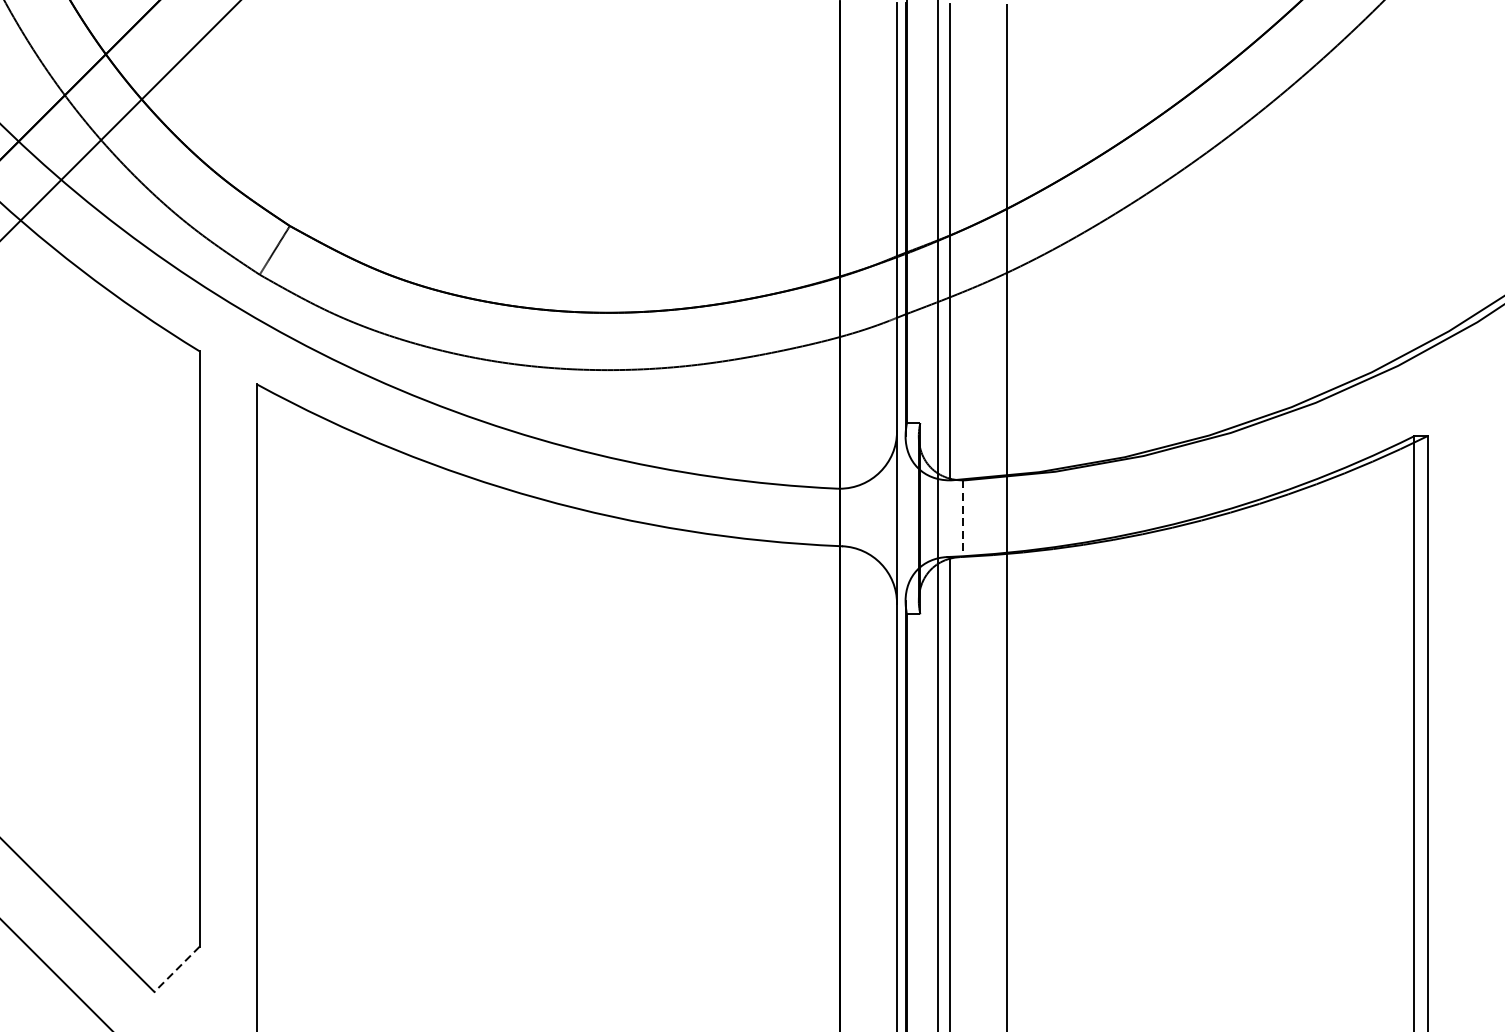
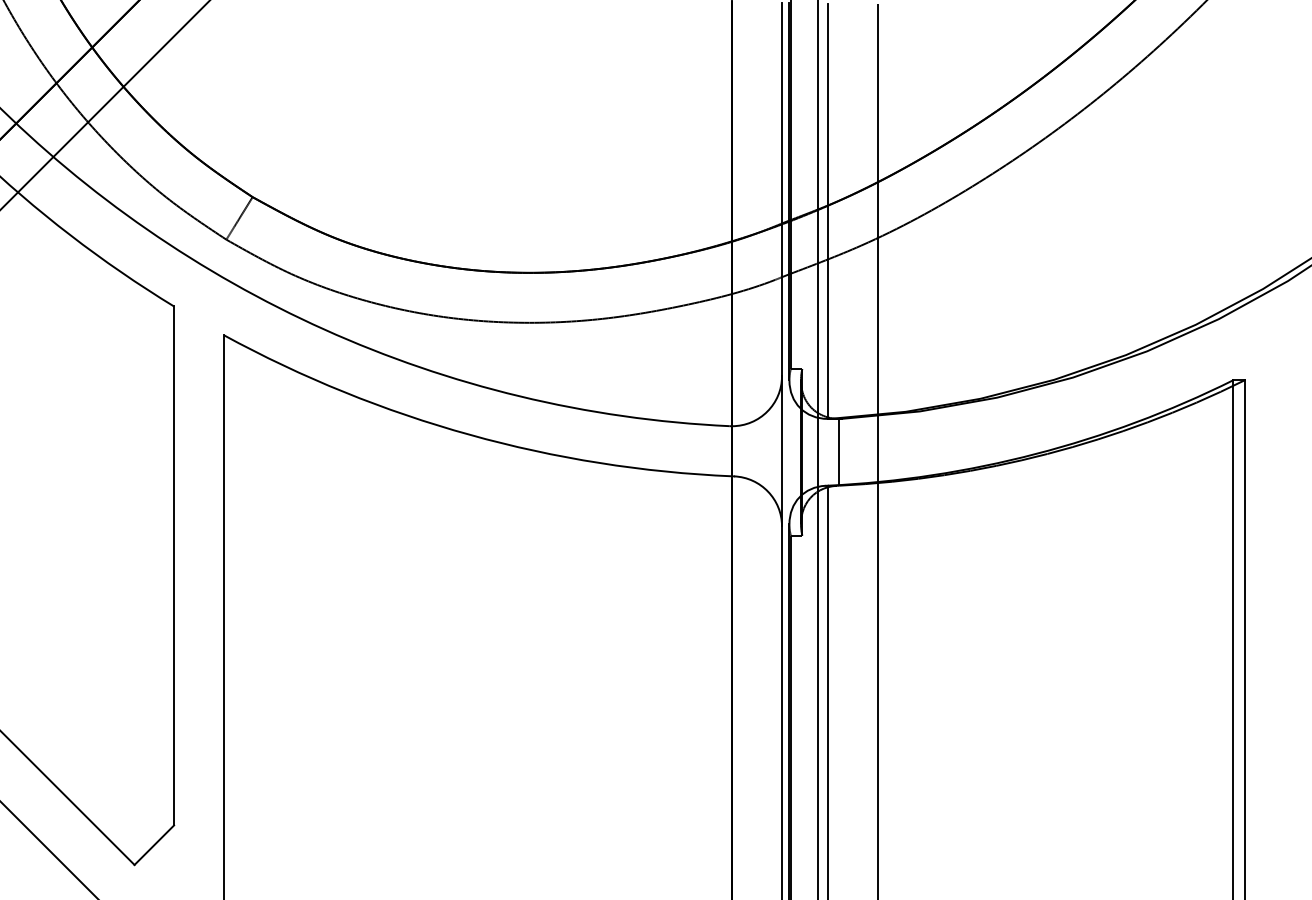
line: (962, 518) -> (839, 452), dashed -> solid
line: (177, 969) -> (154, 845), dashed -> solid

